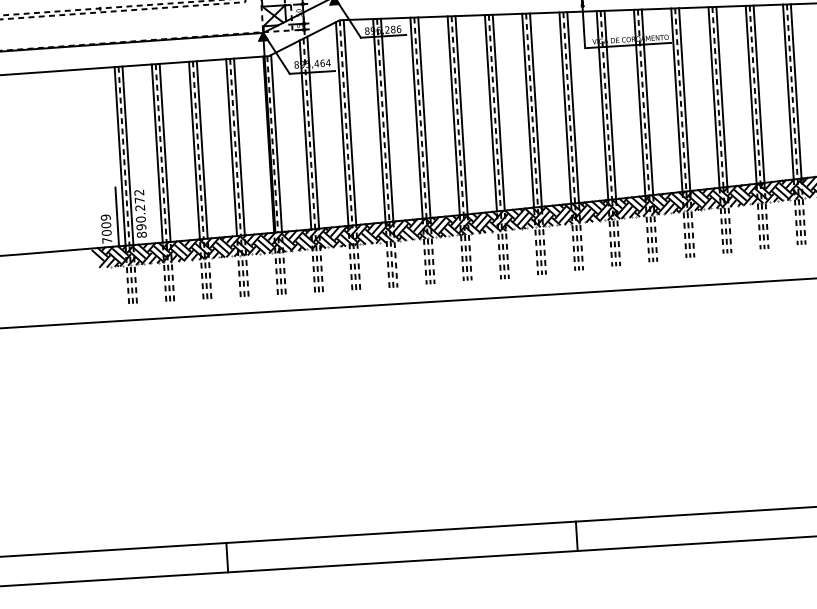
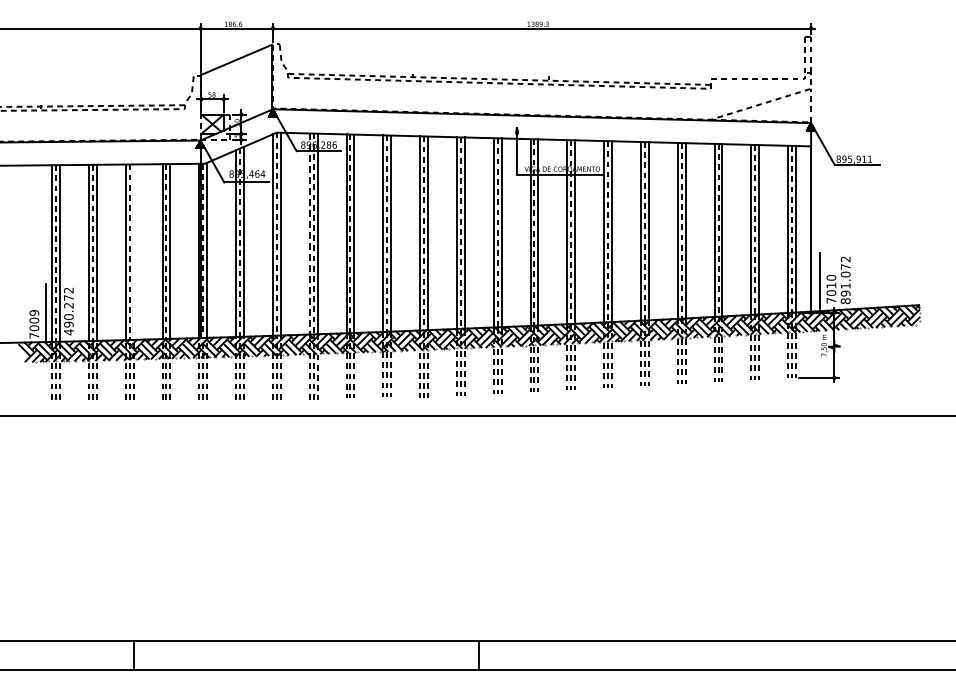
line: (379, 121) -> (309, 234), solid -> dashed
line: (202, 149) -> (133, 251), removed
text: (141, 235) -> (68, 332), 890.272 -> 490.272

